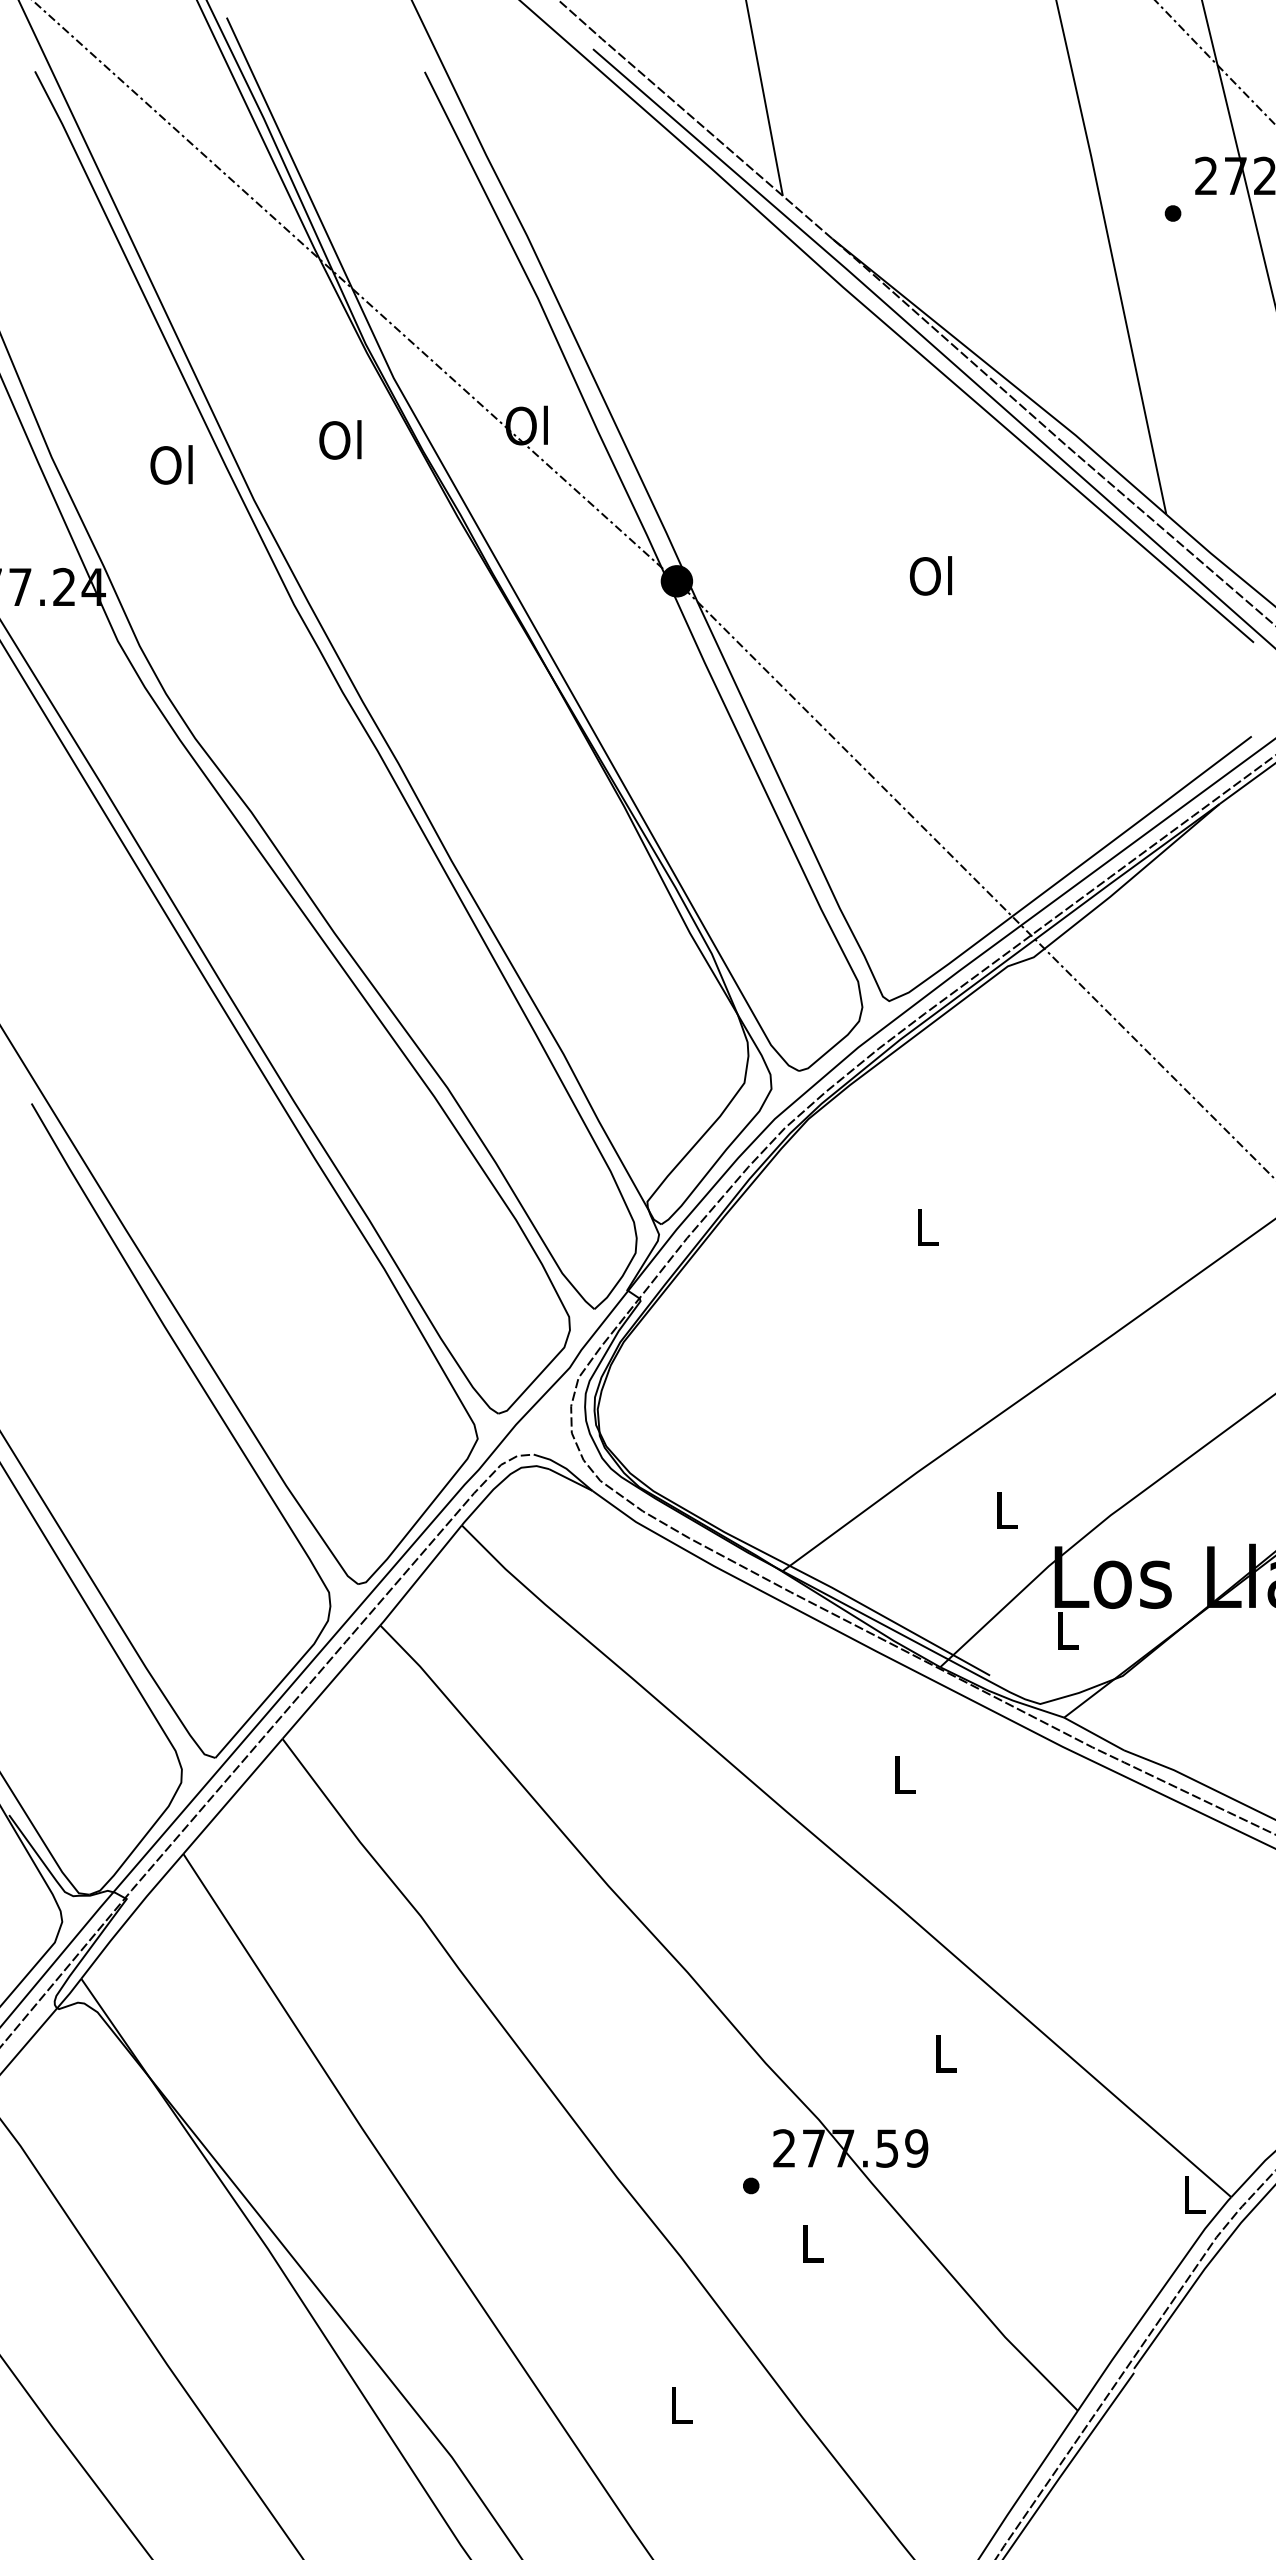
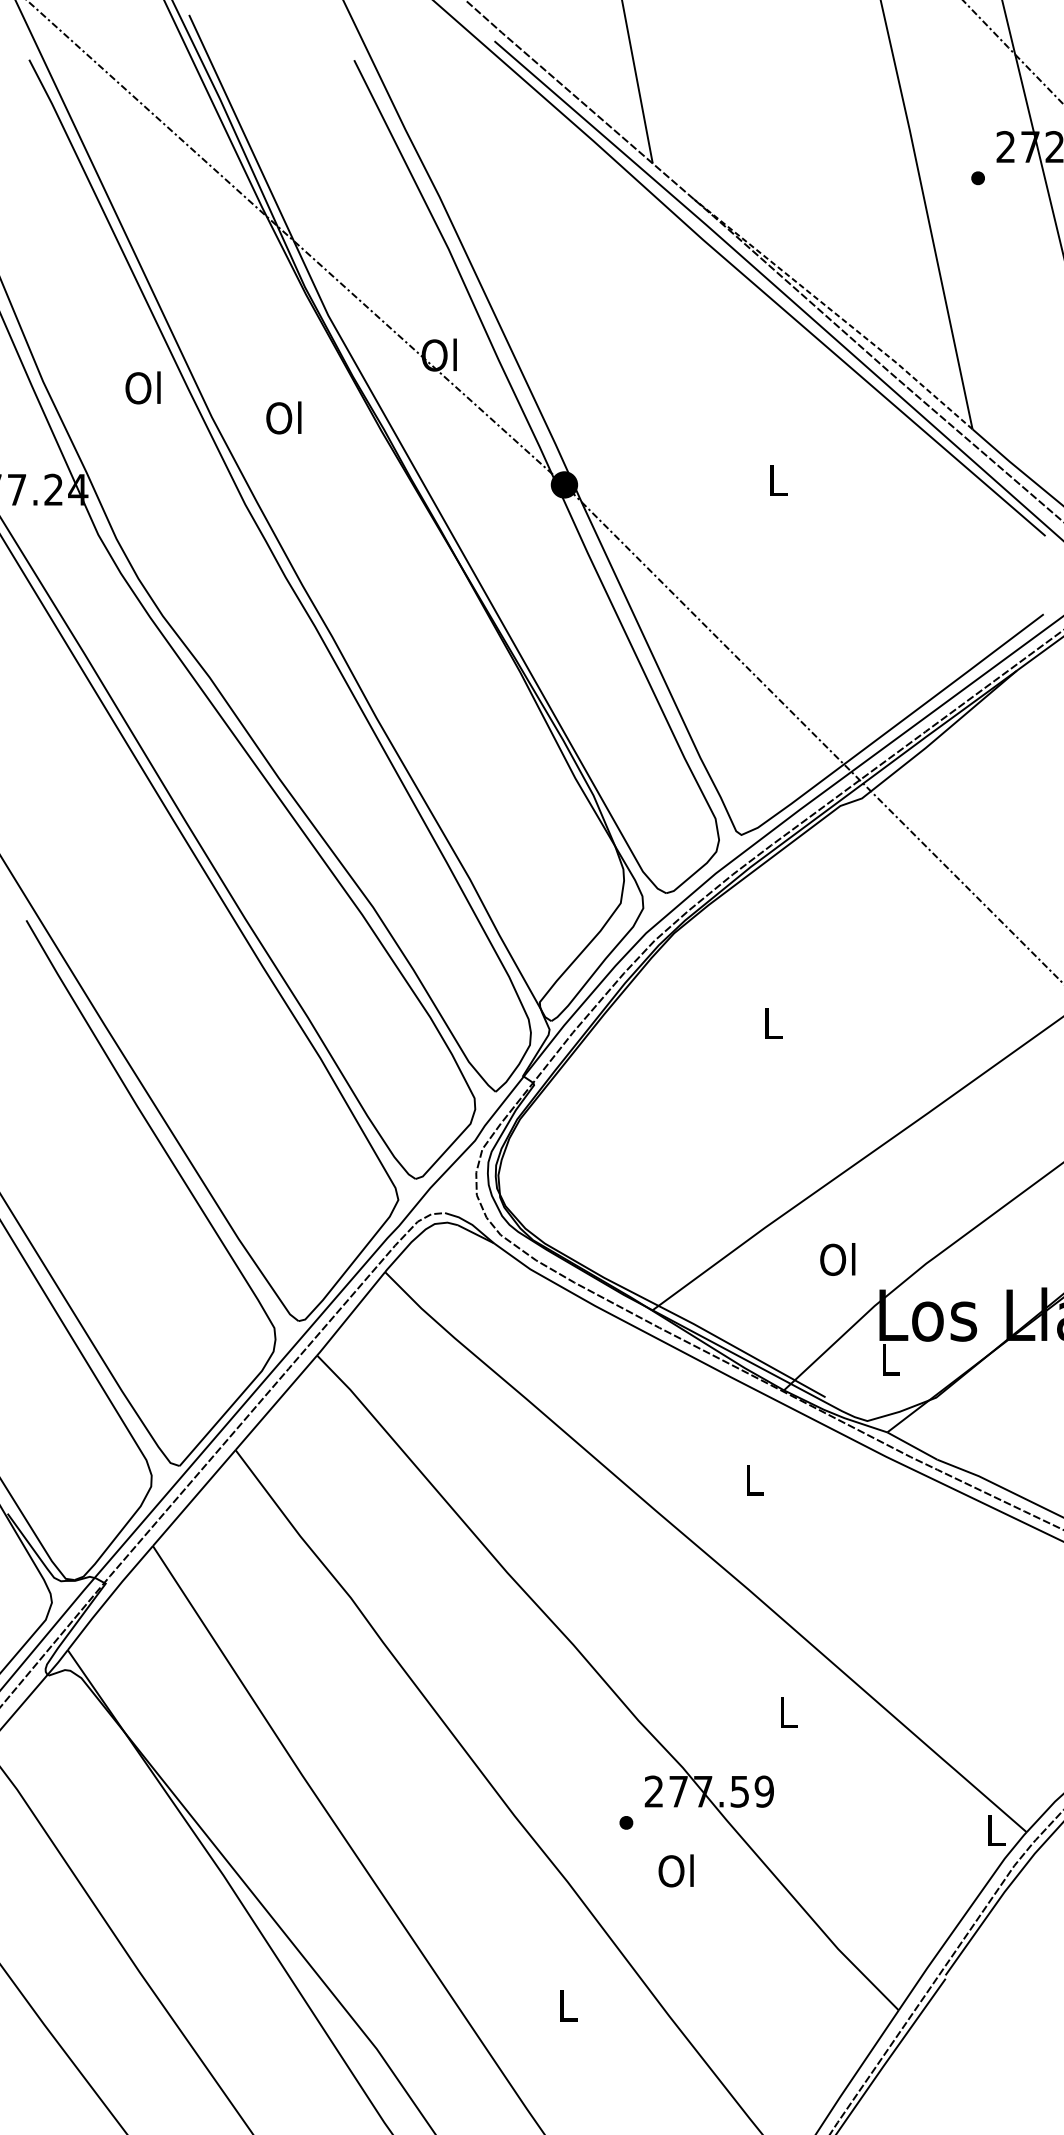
line: (1001, 375) -> (835, 313), solid -> dashed
text: (340, 439) -> (283, 417), moved
text: (930, 575) -> (775, 480), Ol -> L
text: (1004, 1510) -> (837, 1259), L -> Ol
text: (810, 2243) -> (675, 1870), L -> Ol

